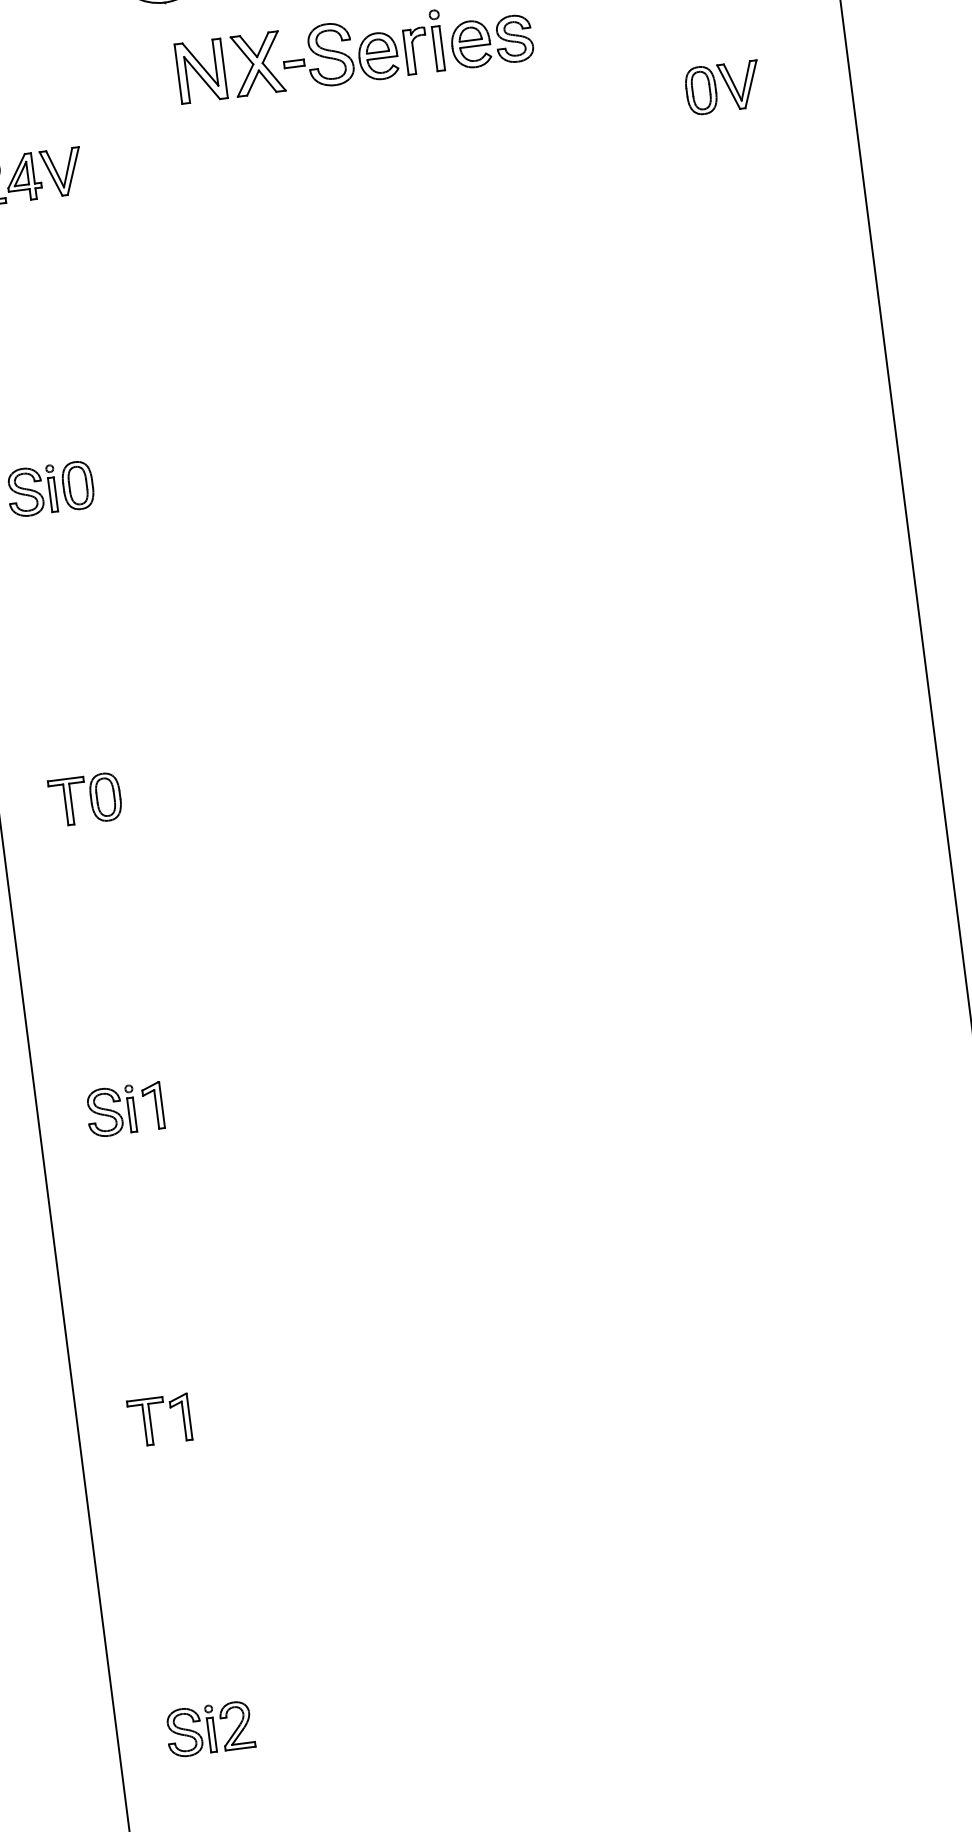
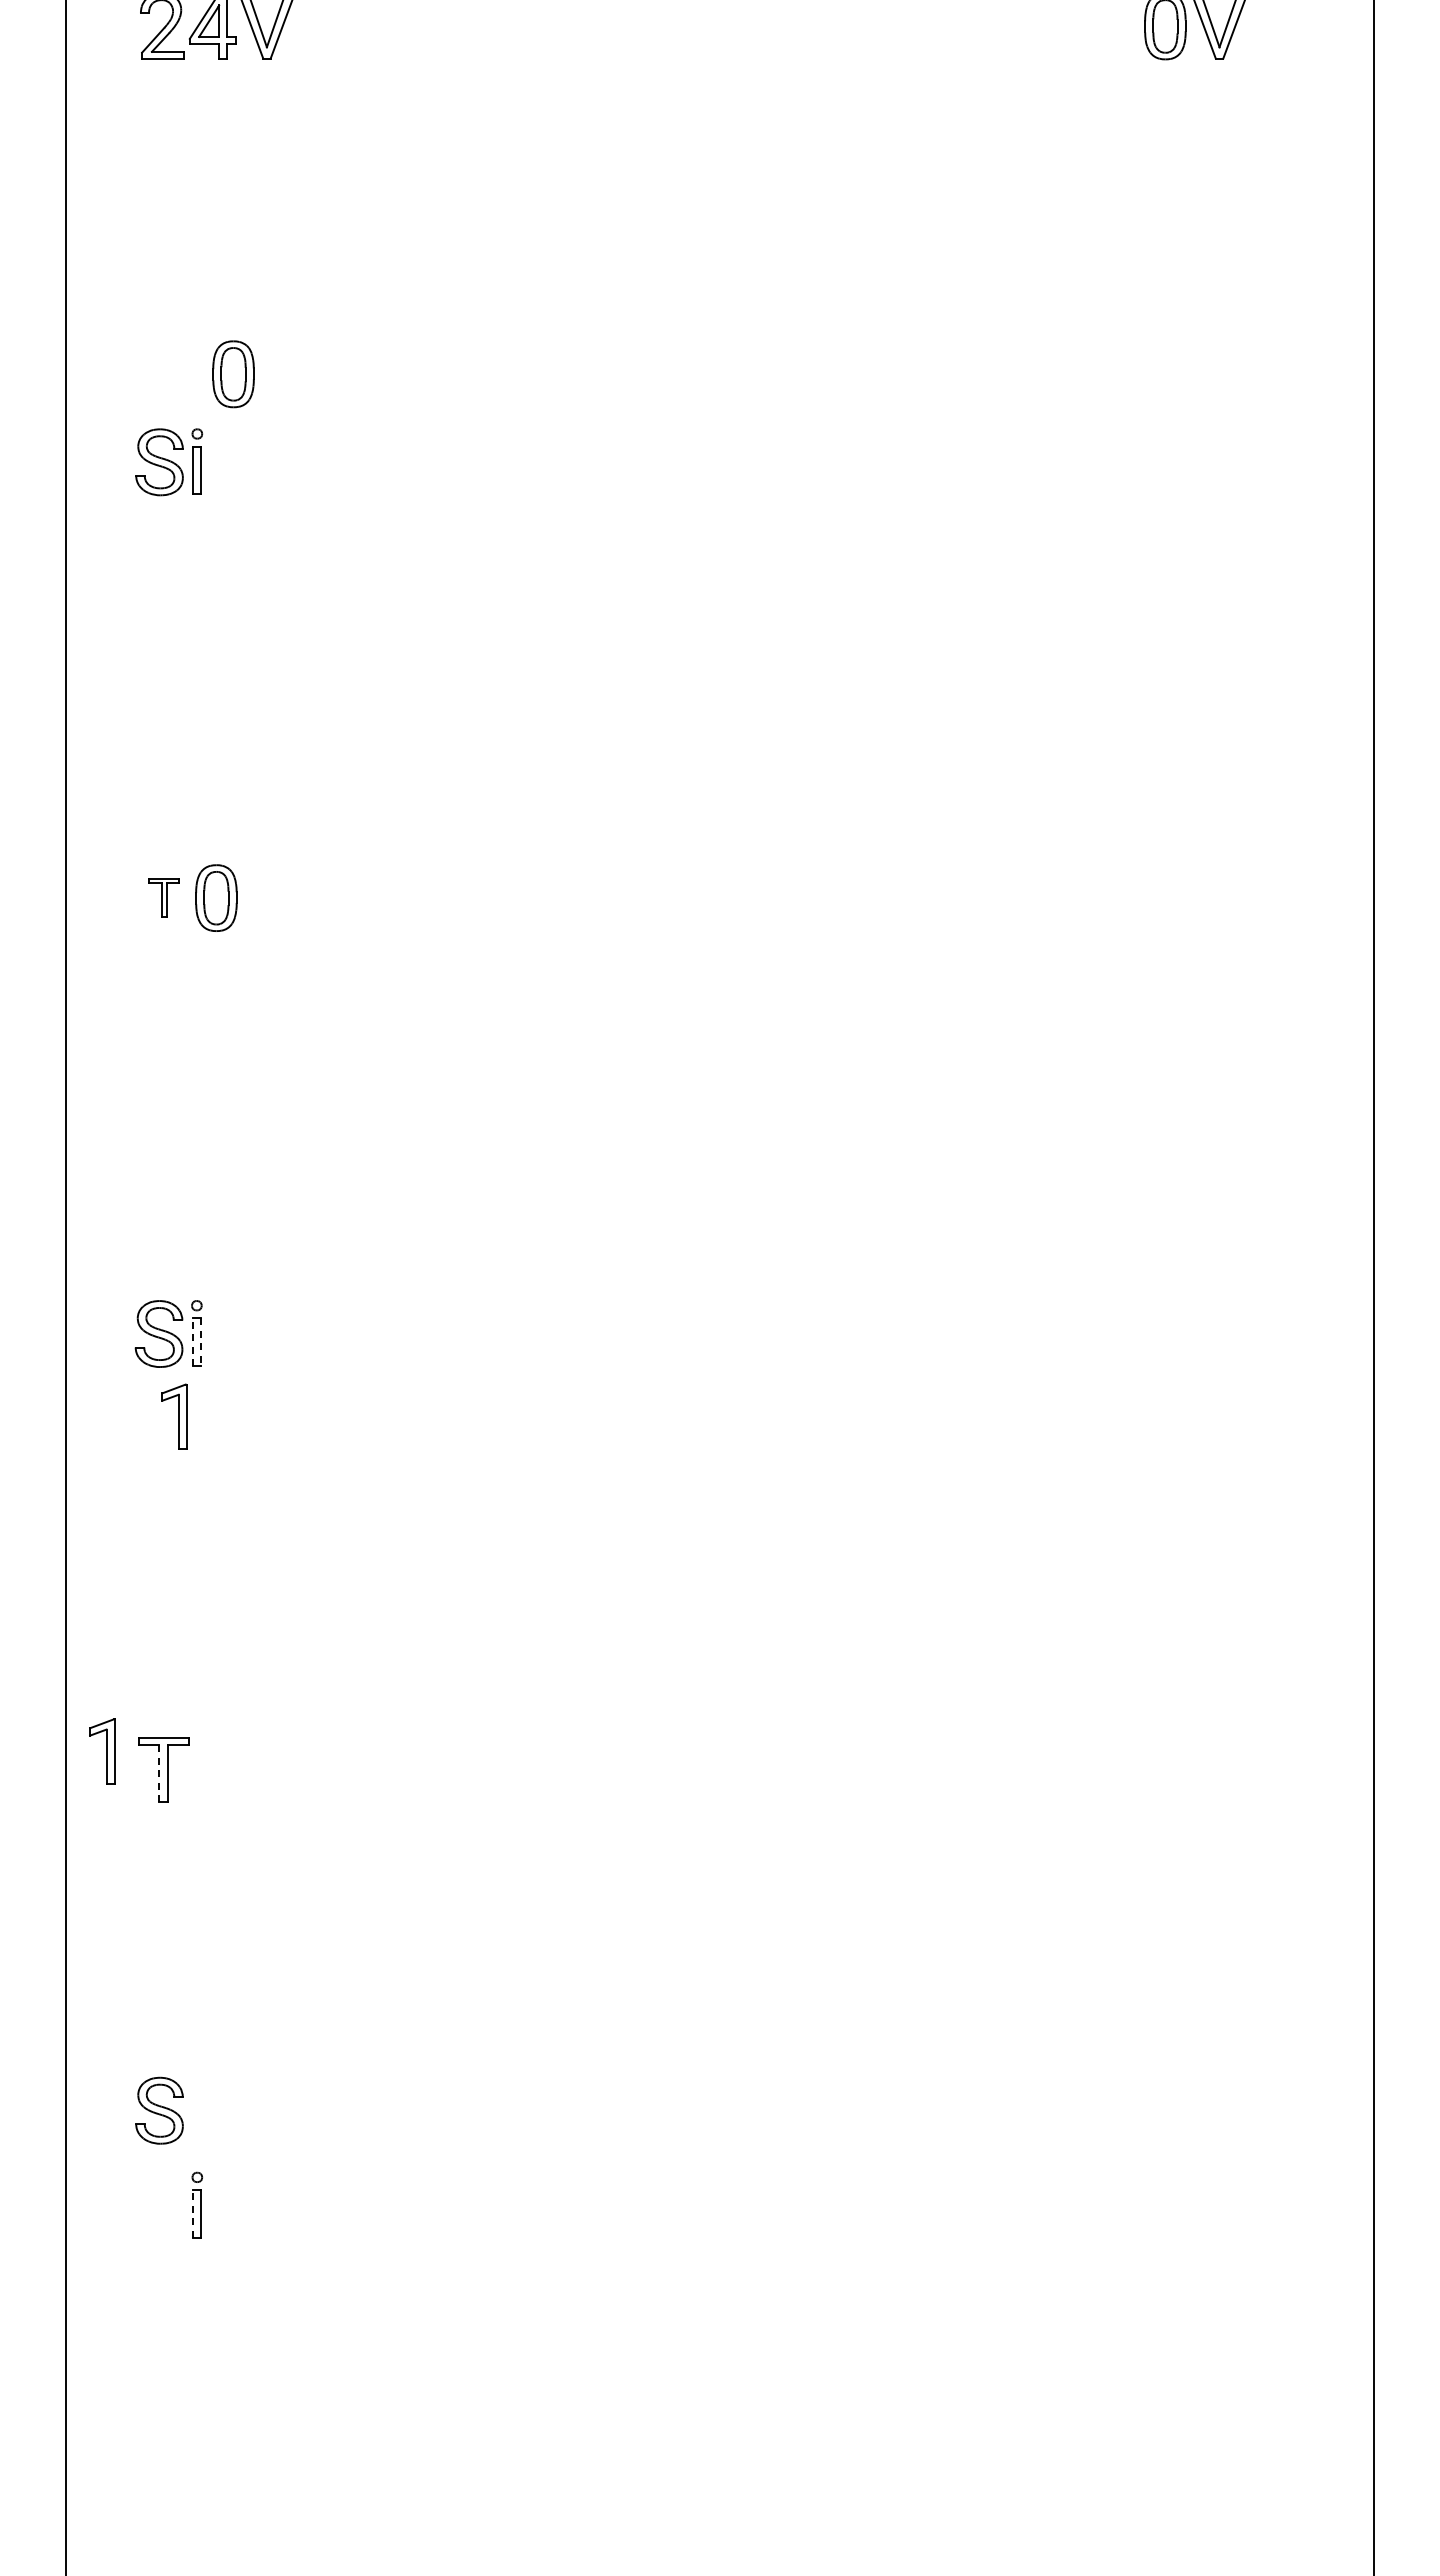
part: (78, 485) -> (233, 374), moved
part: (67, 801) -> (163, 897), size x0.6
part: (153, 1105) -> (174, 1416), moved
line: (134, 1114) -> (200, 1342), solid -> dashed
line: (129, 1115) -> (192, 1342), solid -> dashed
part: (180, 1417) -> (102, 1751), moved
line: (144, 1425) -> (159, 1773), solid -> dashed
part: (236, 1724) -> (233, 2204), removed
part: (184, 1732) -> (159, 2110), moved
line: (209, 1735) -> (193, 2213), solid -> dashed

